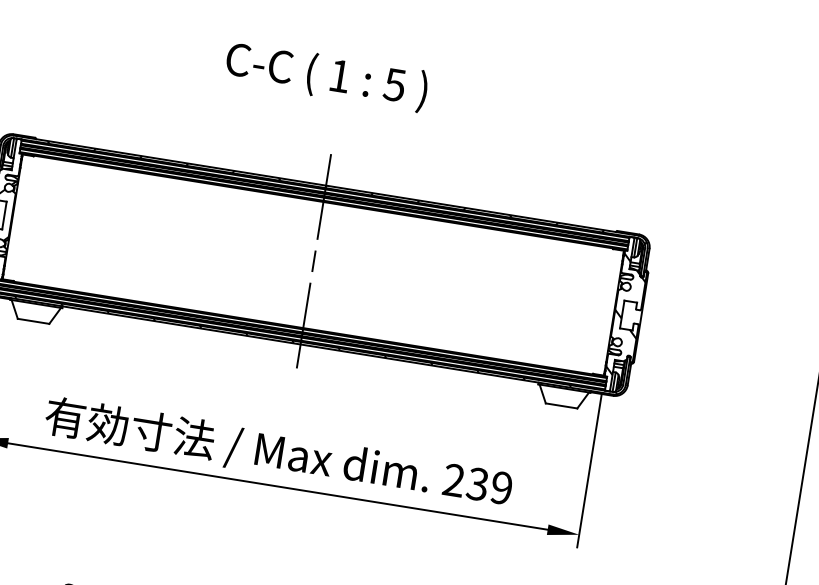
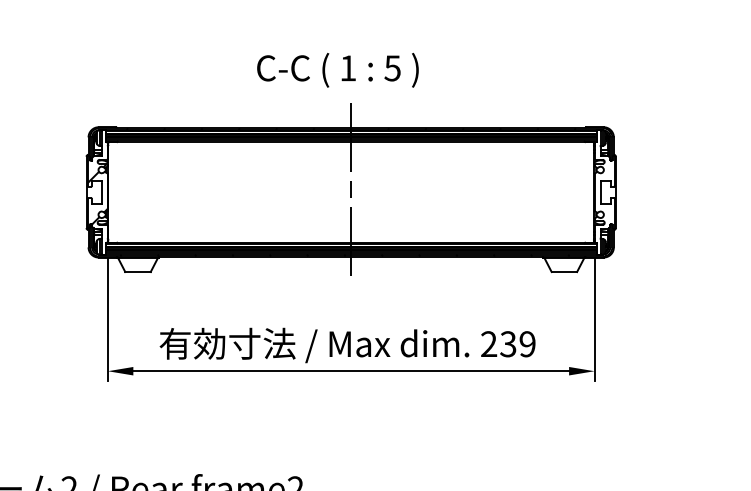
text: (326, 76) -> (337, 70), moved
hatch: (627, 315) -> (604, 192), removed

